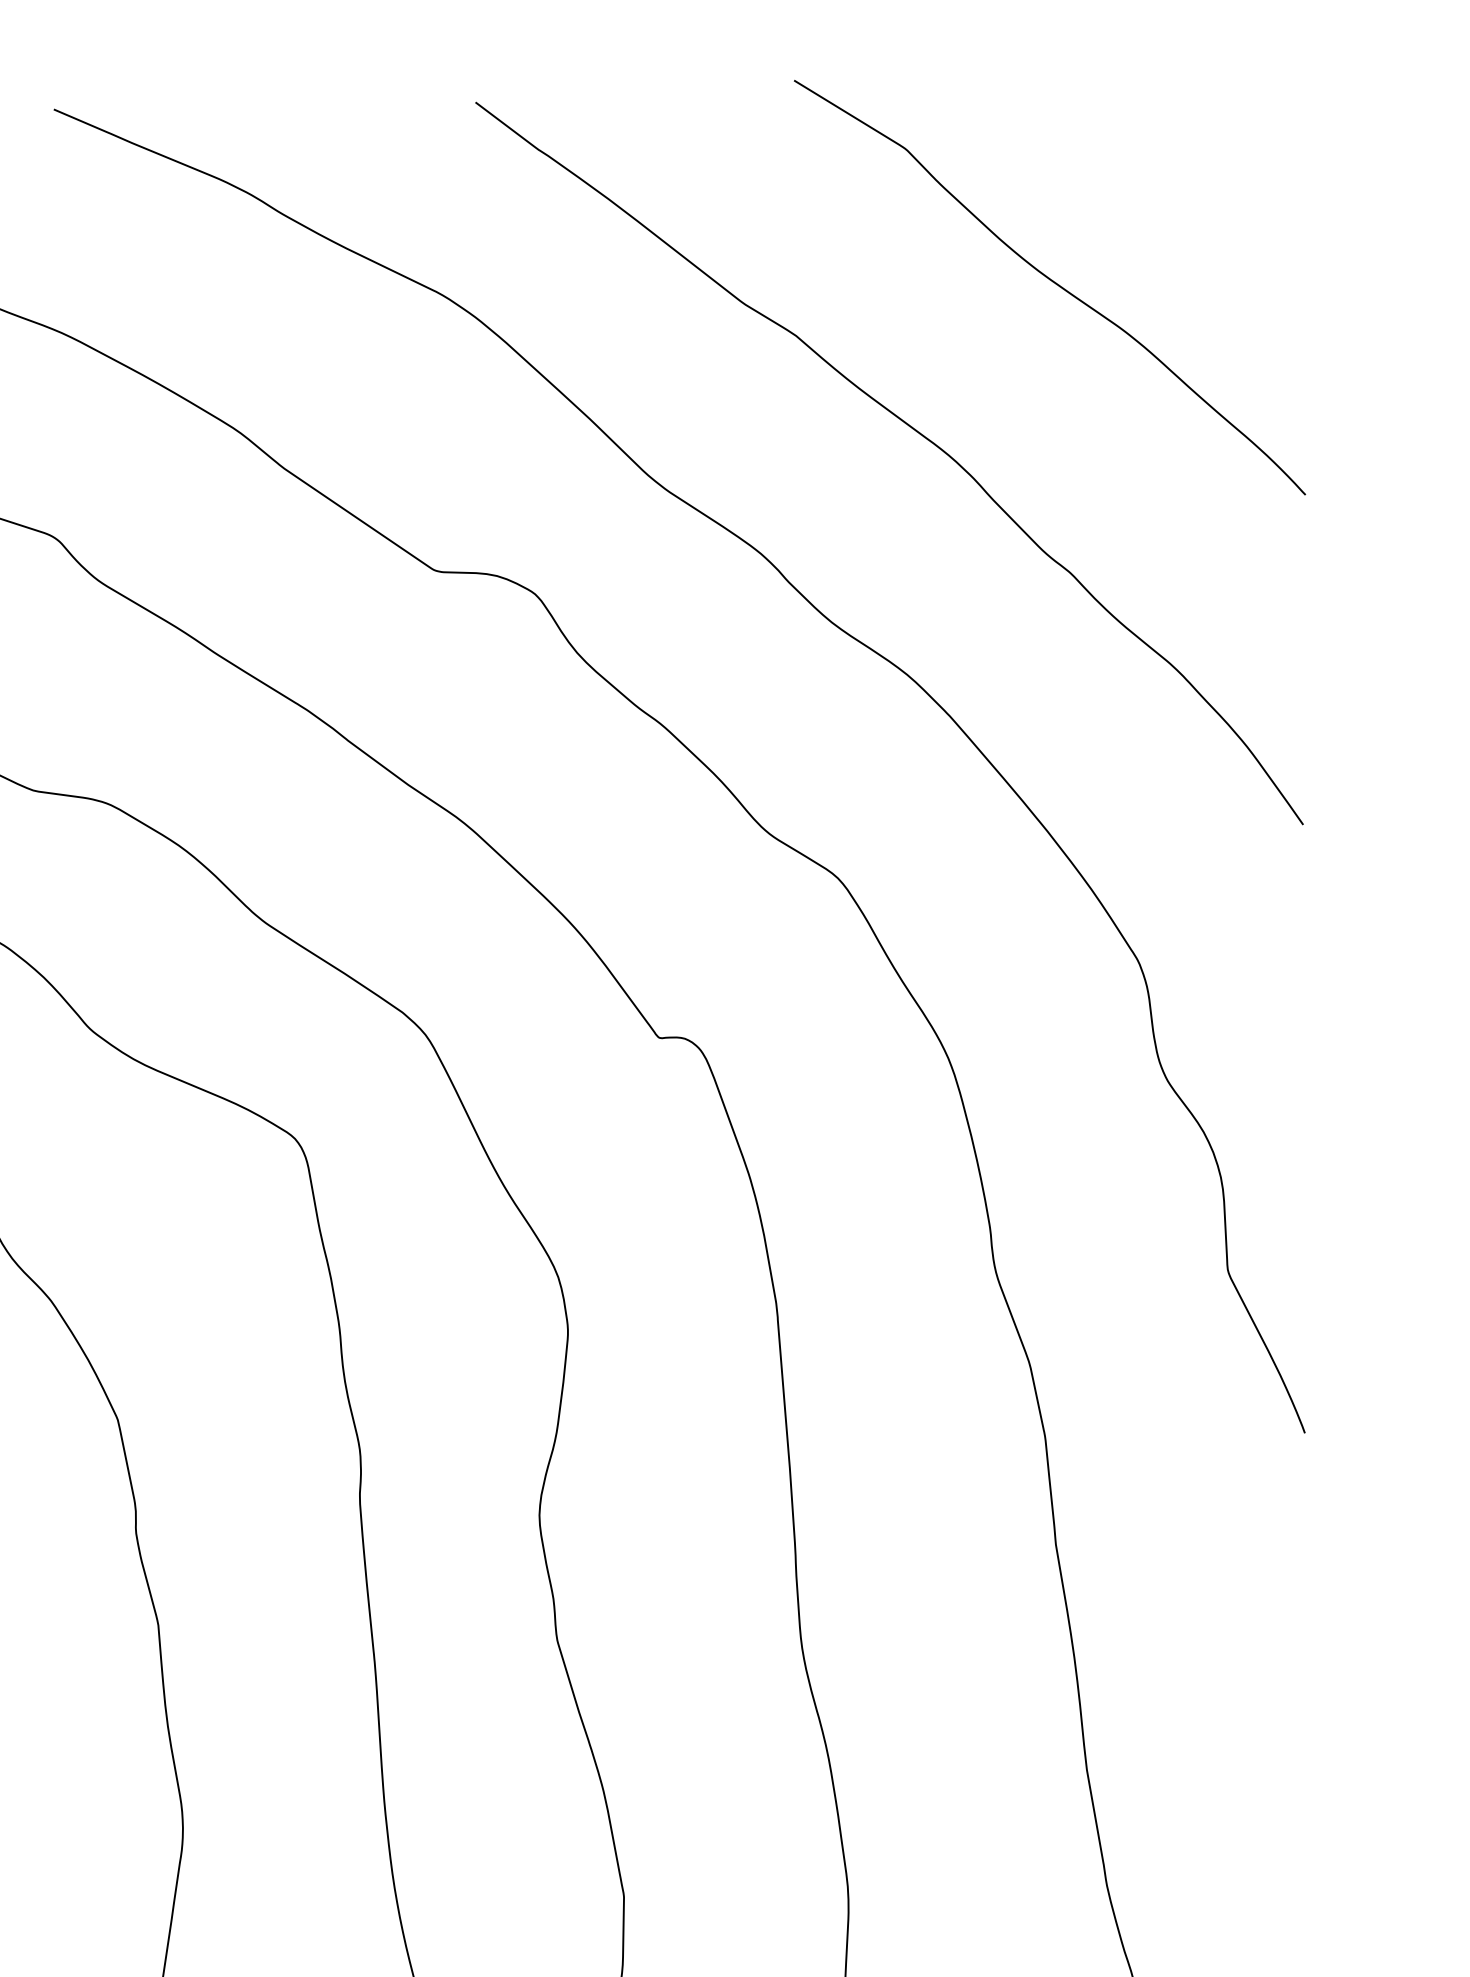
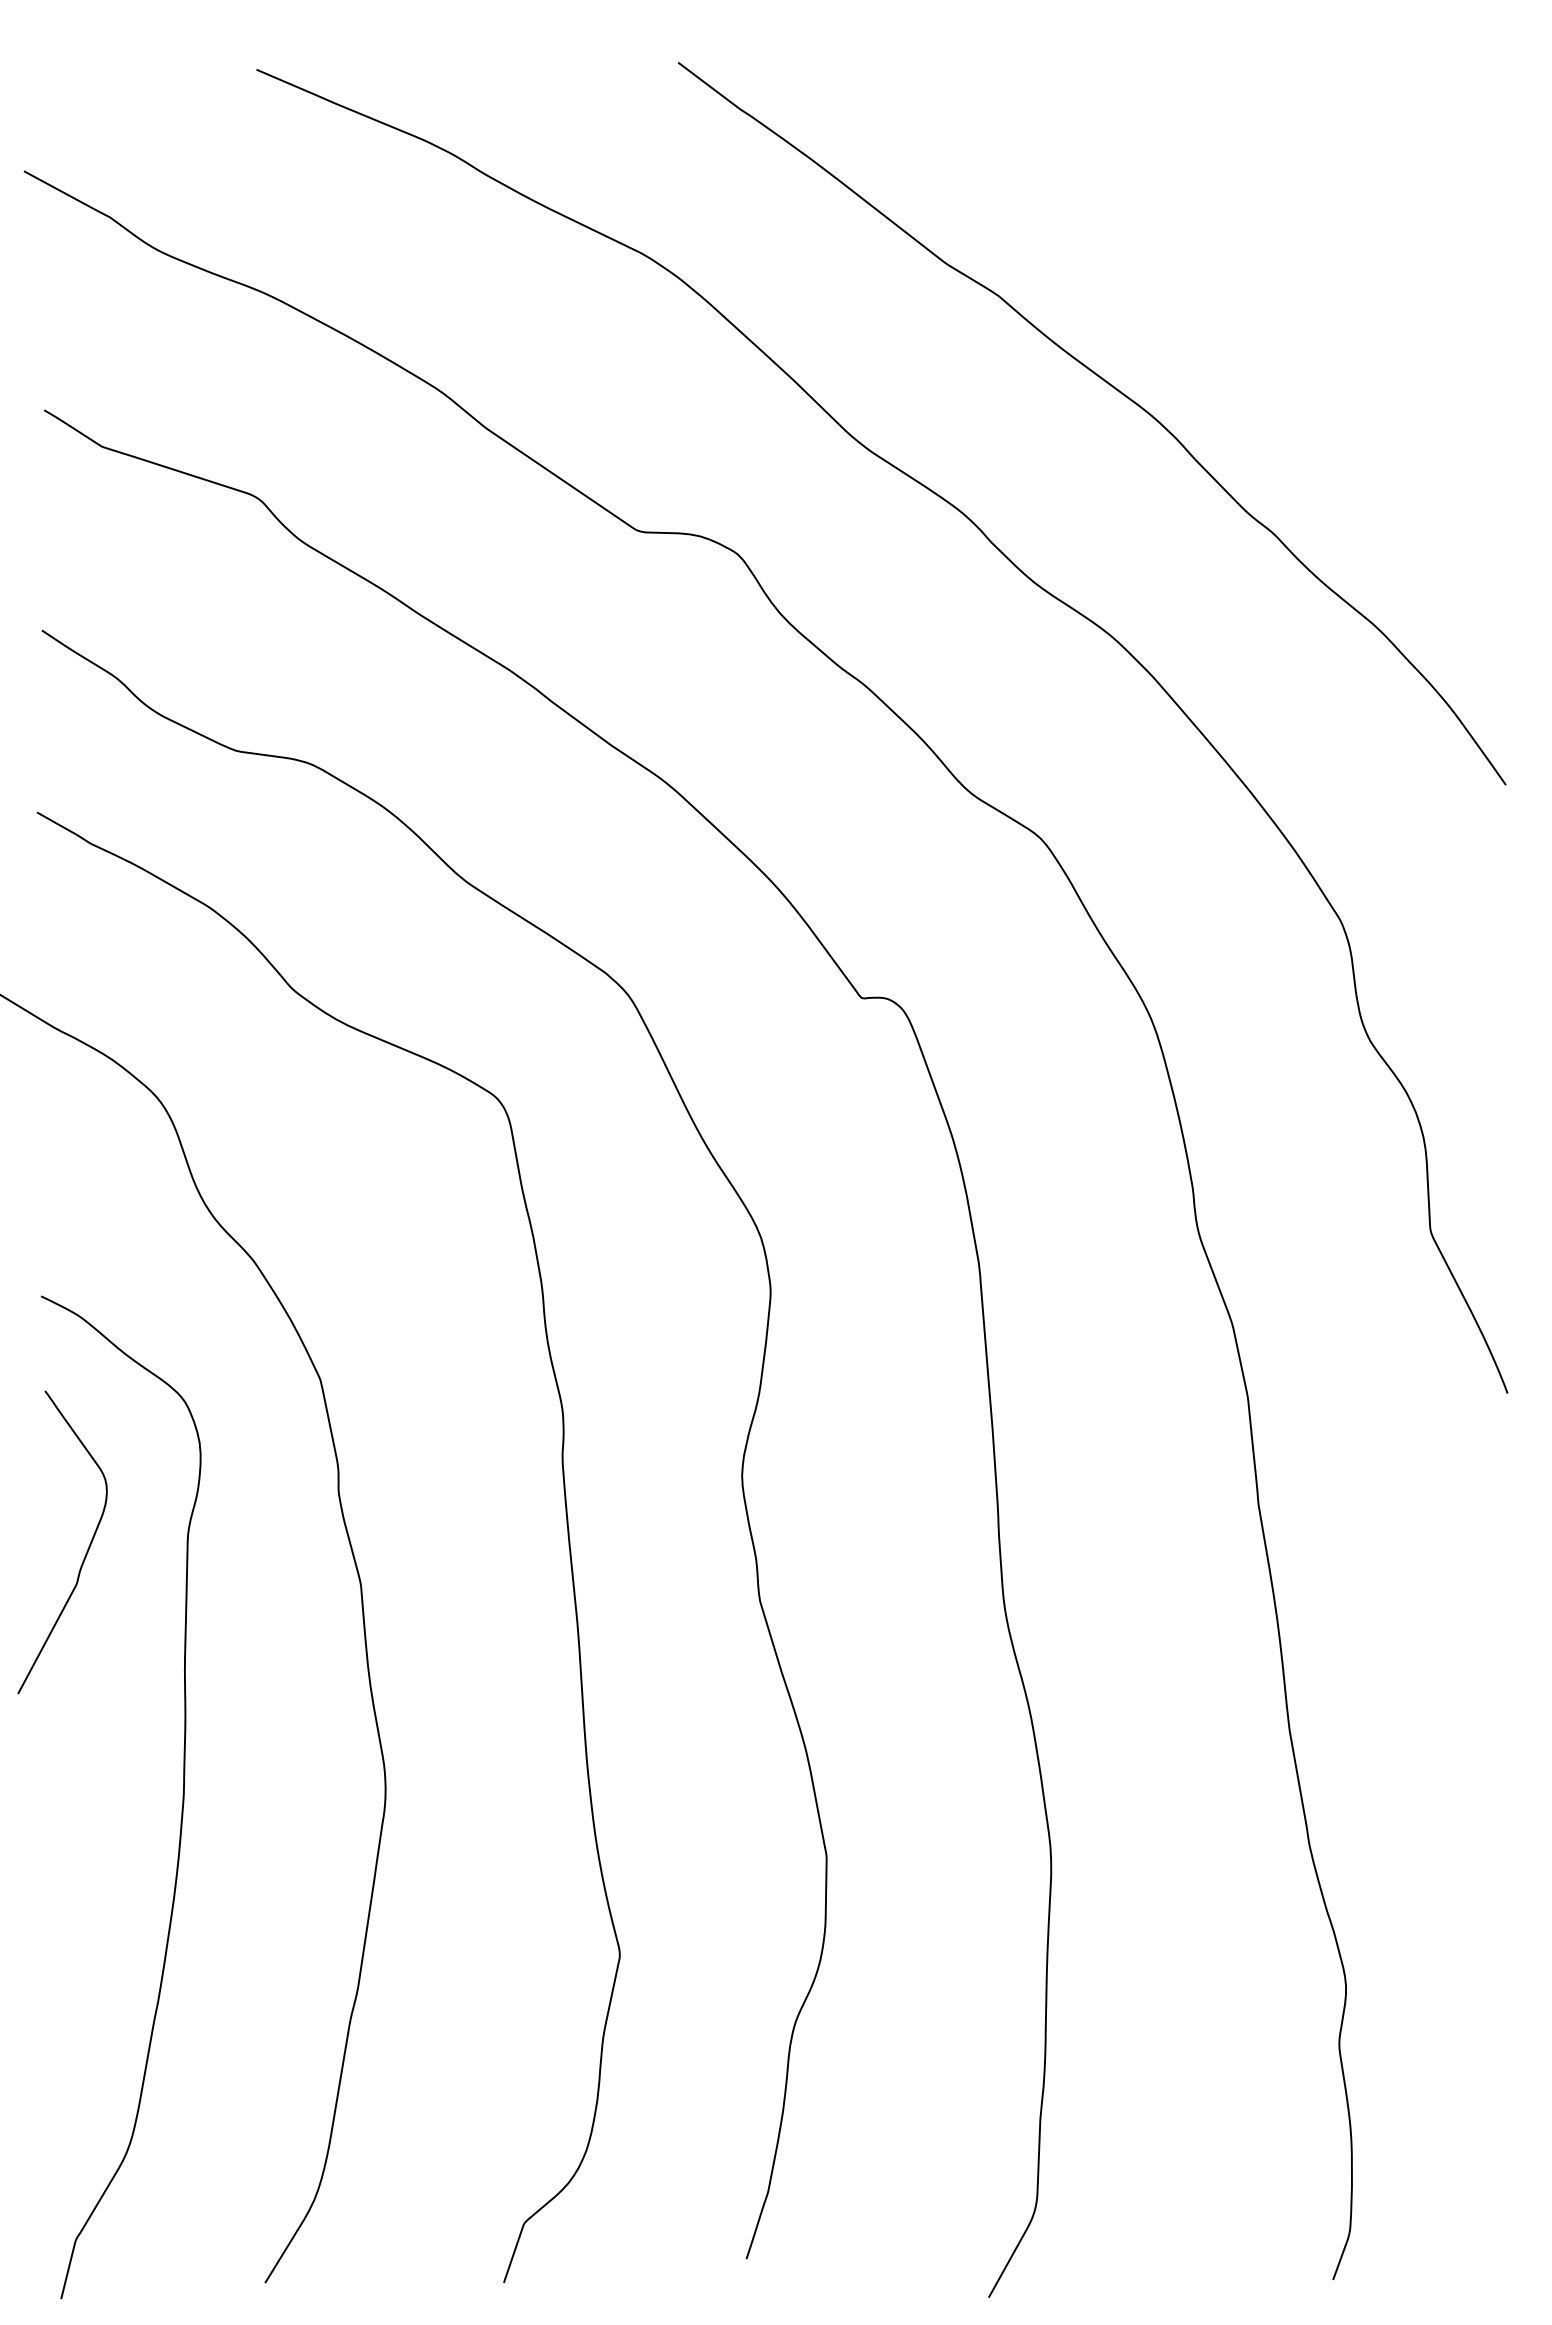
curve: (1053, 283) -> (1256, 243), removed

